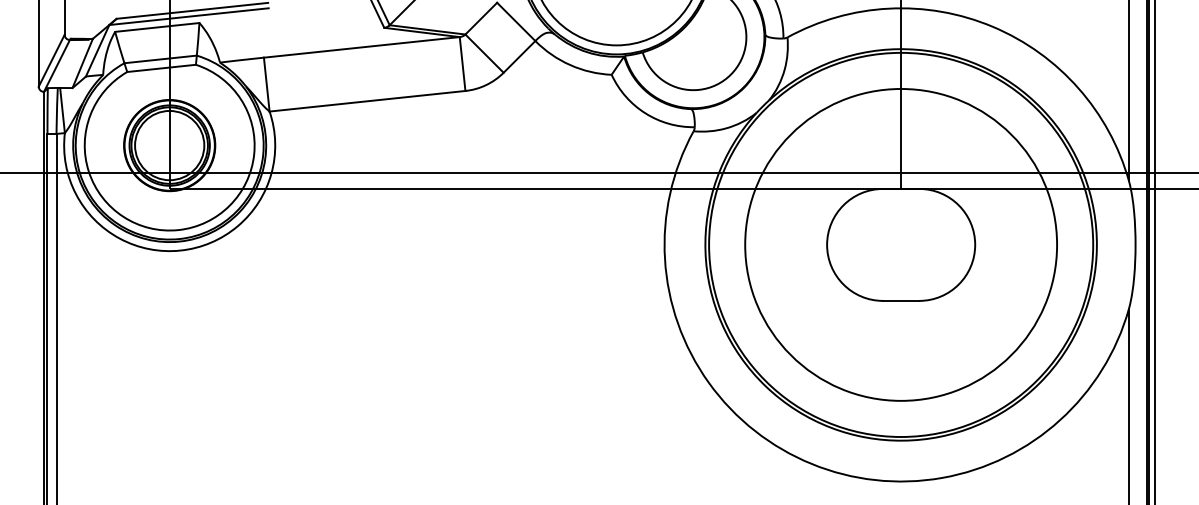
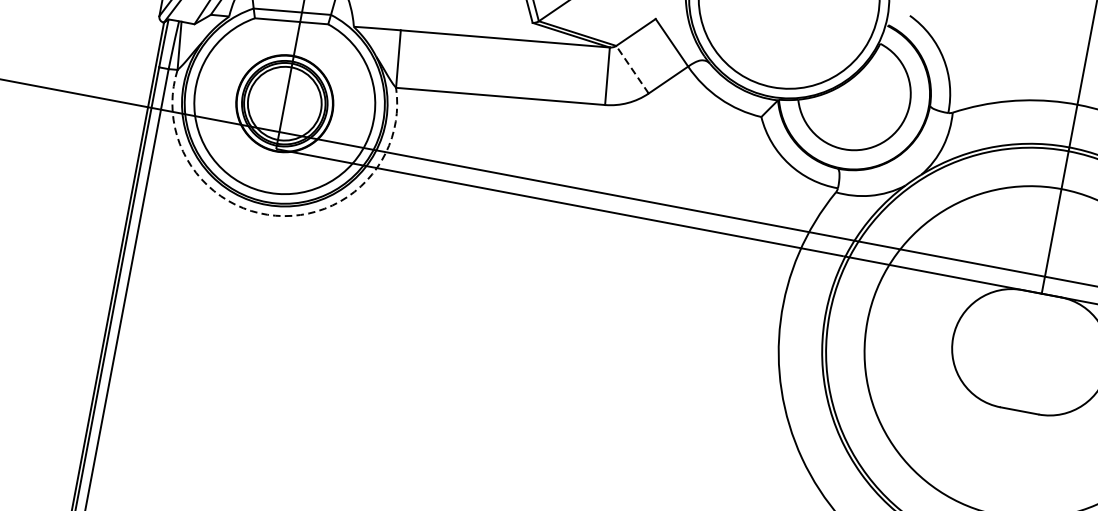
line: (484, 53) -> (632, 69), solid -> dashed
arc: (180, 250) -> (275, 215), solid -> dashed

